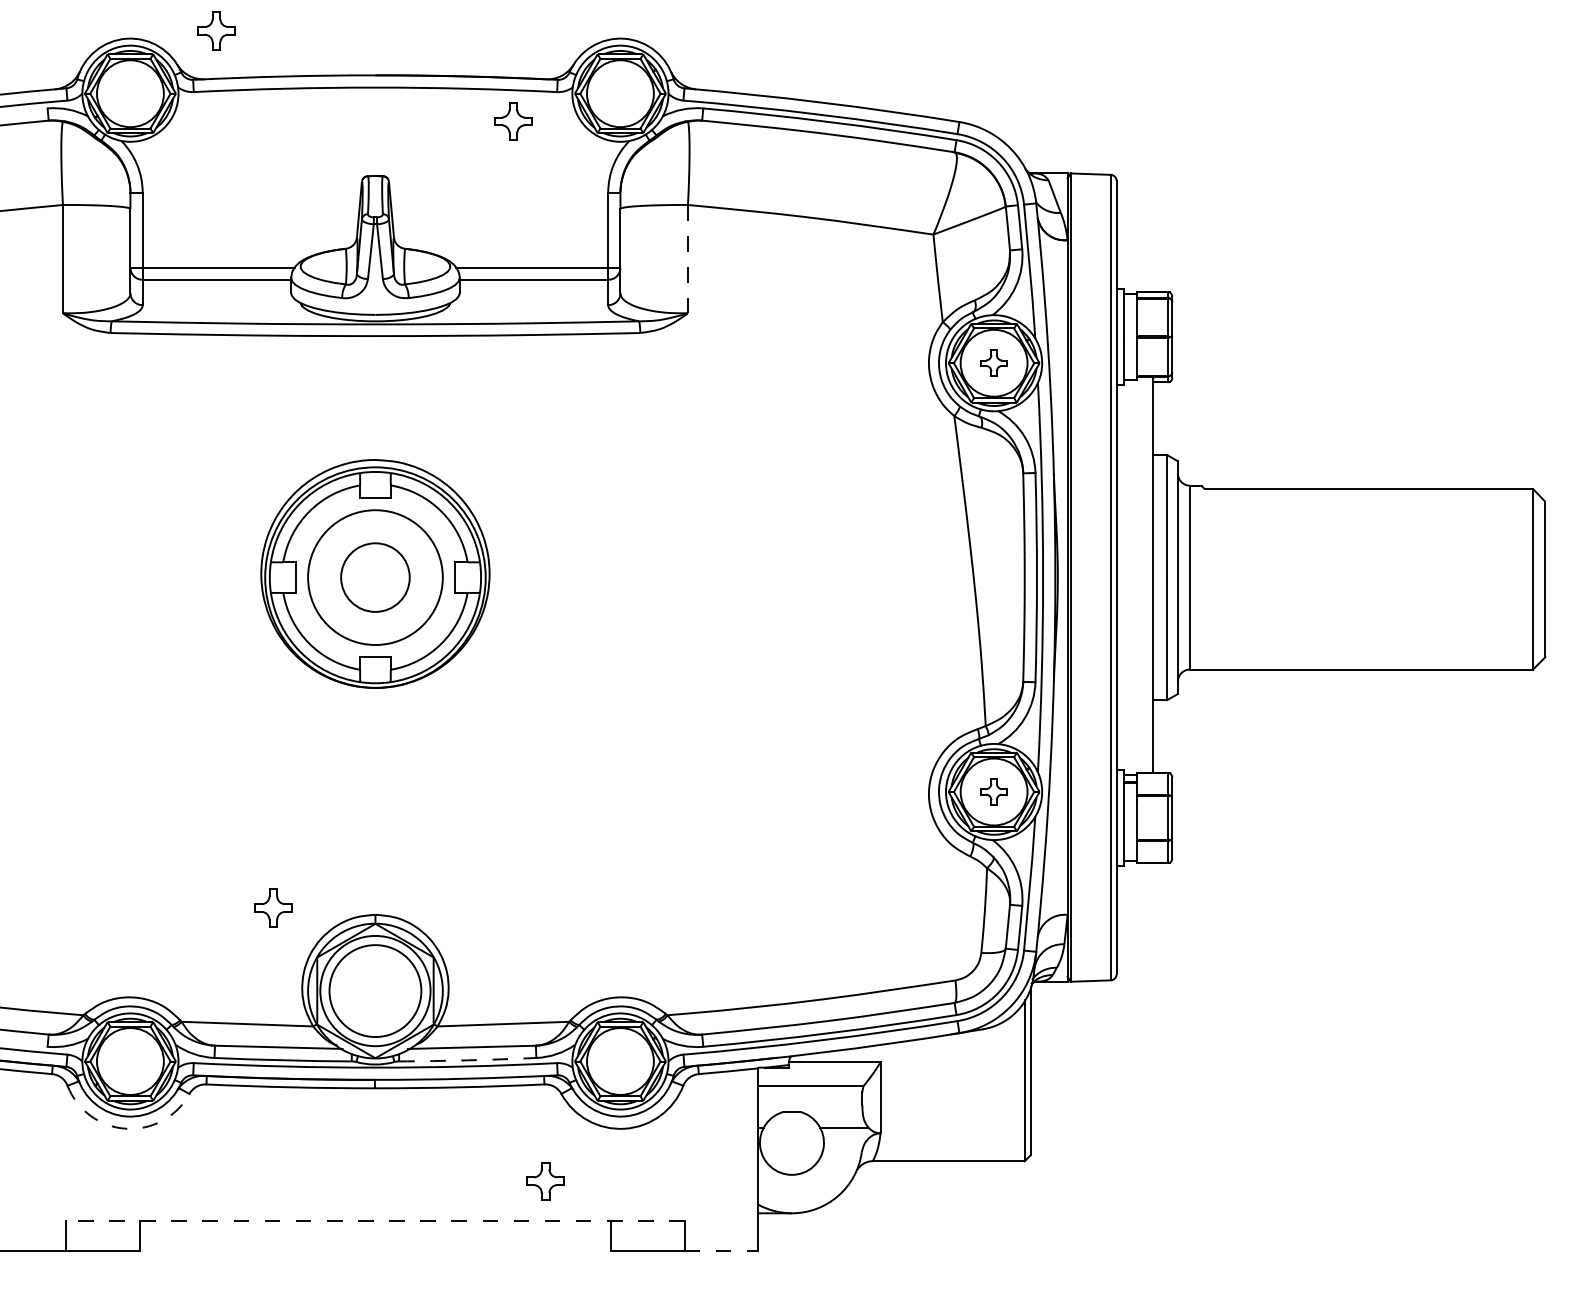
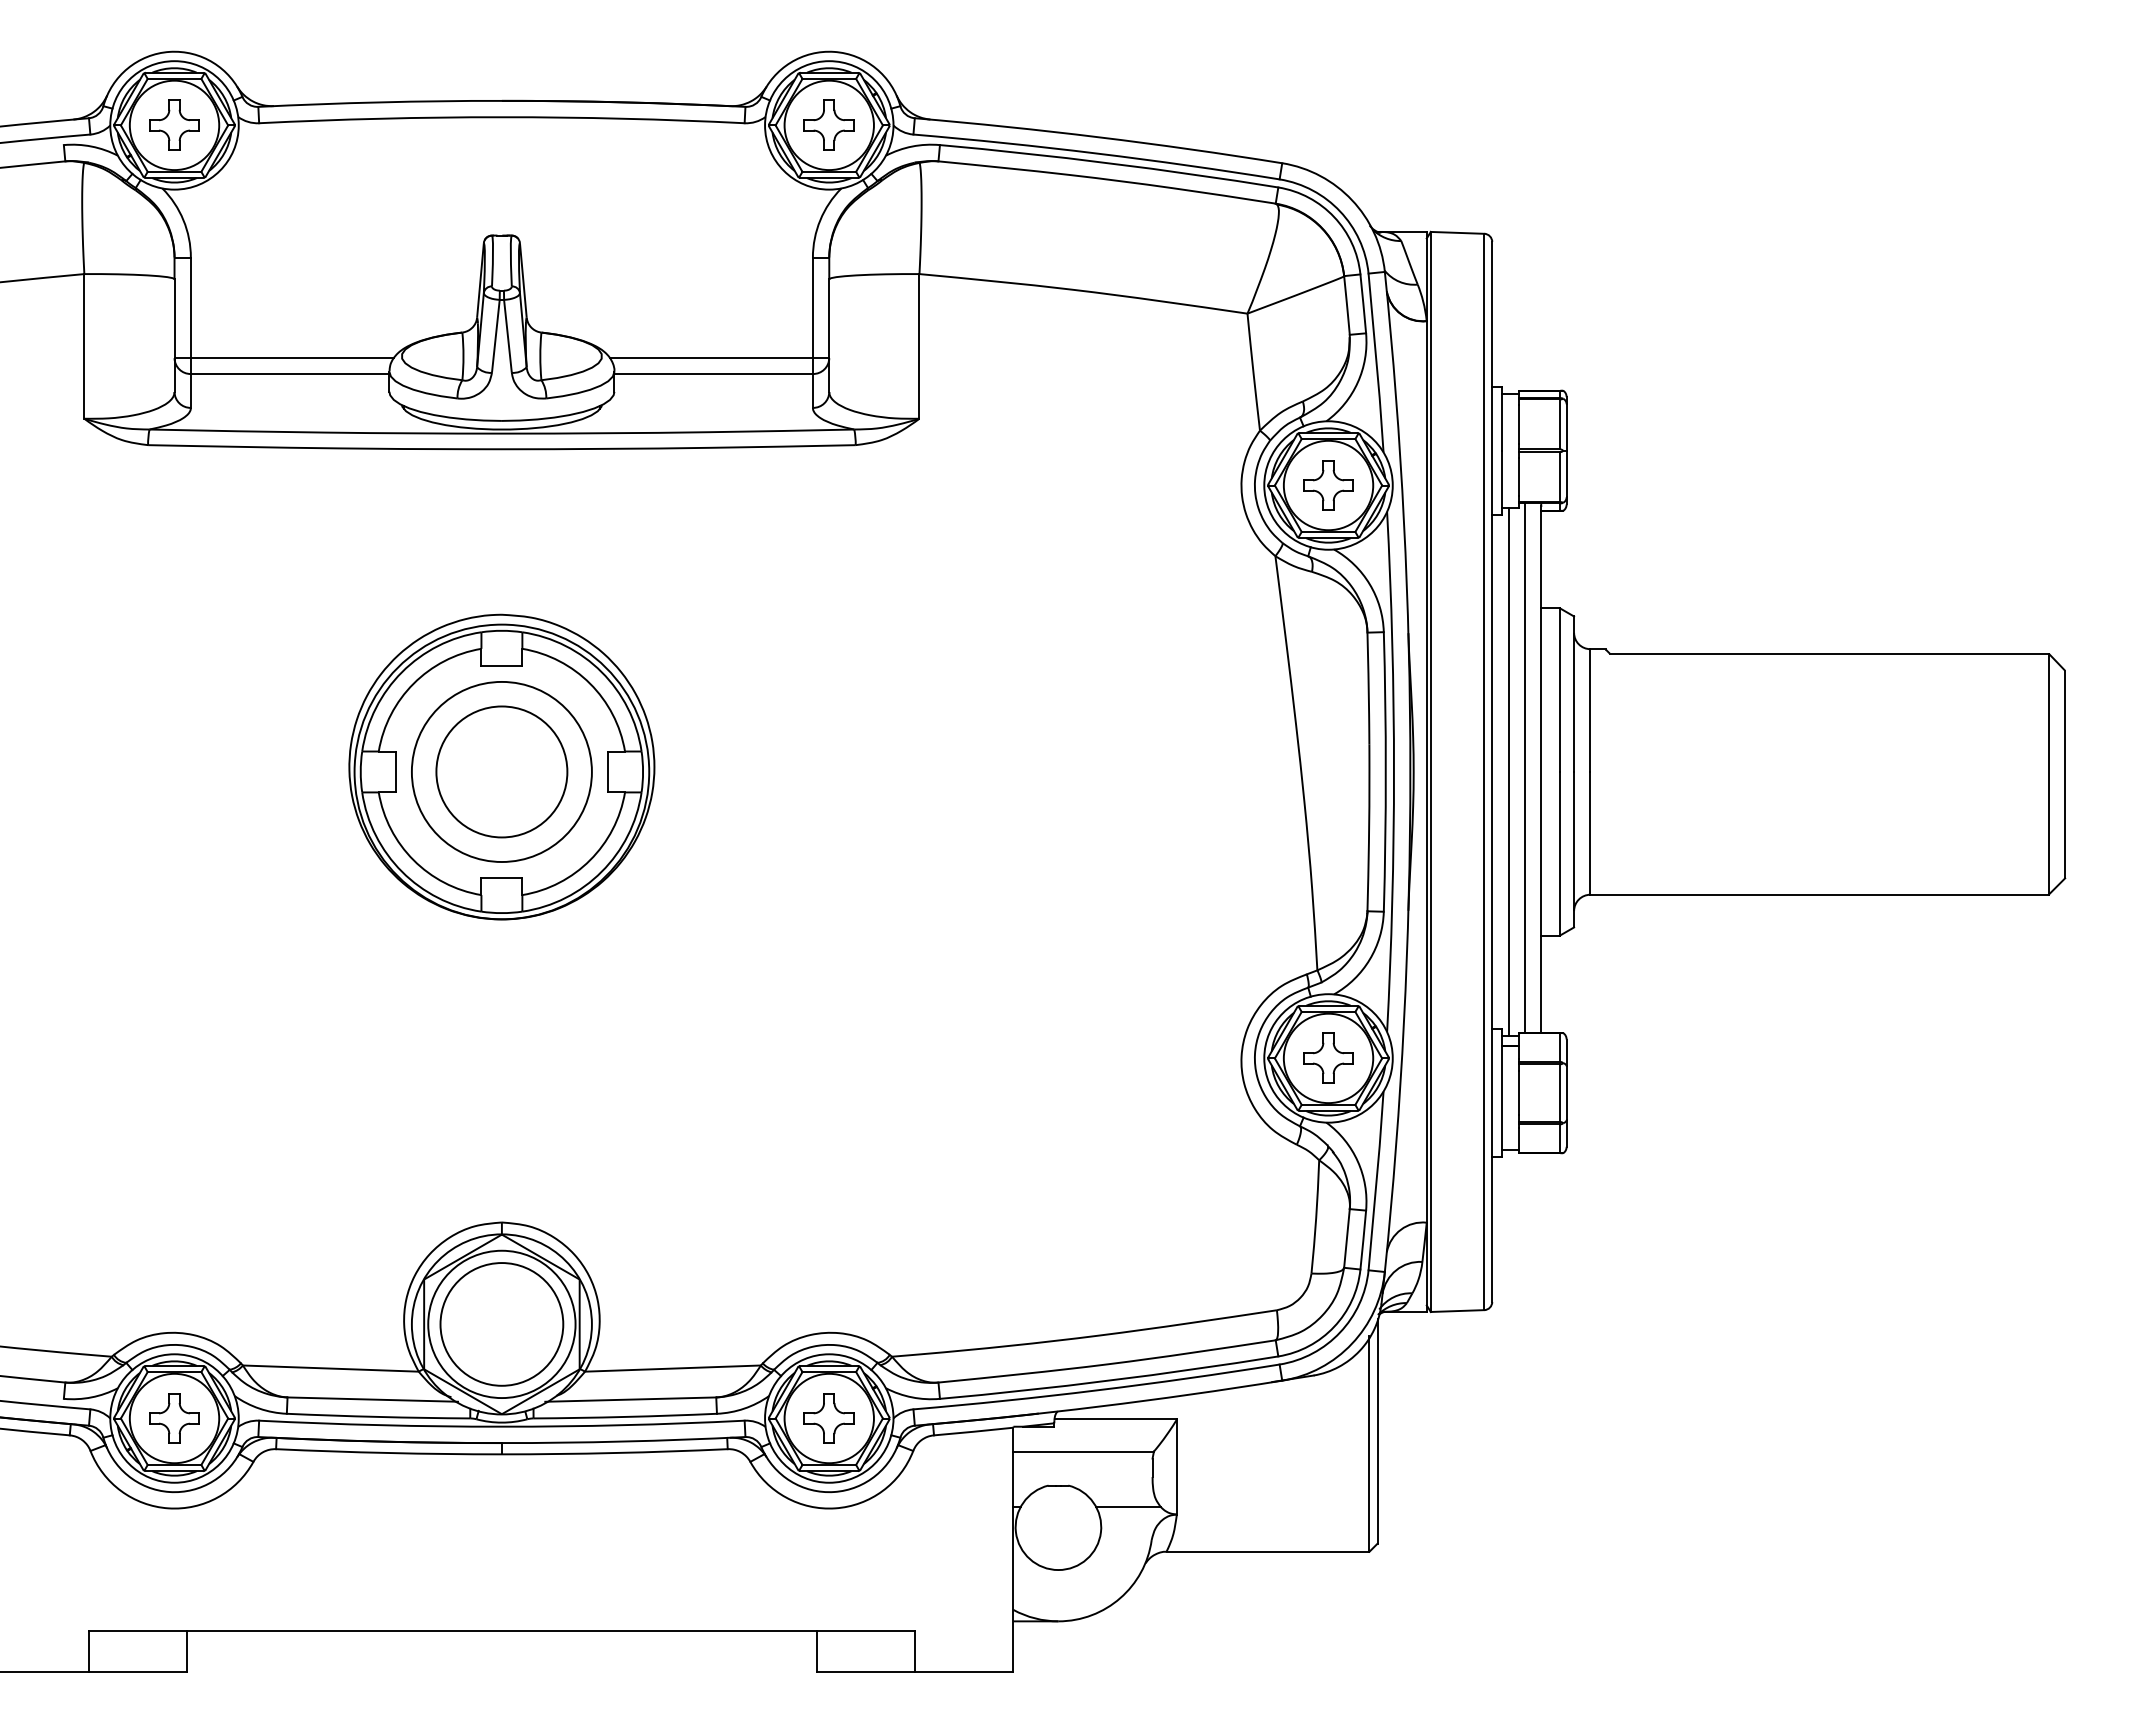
part: (216, 30) -> (174, 124), moved
part: (512, 120) -> (828, 124), moved
line: (687, 259) -> (919, 346), dashed -> solid
part: (994, 363) -> (1328, 485), size x1.43
line: (1140, 575) -> (1524, 768), added
circle: (375, 577) -> (501, 771), size x1.43
line: (1128, 577) -> (1508, 771), added
part: (994, 791) -> (1328, 1057), size x1.43
part: (273, 908) -> (174, 1418), moved
arc: (467, 1059) -> (625, 1416), dashed -> solid
arc: (125, 1128) -> (168, 1508), dashed -> solid
part: (545, 1181) -> (828, 1418), moved
line: (375, 1220) -> (501, 1631), dashed -> solid
line: (721, 1251) -> (964, 1672), dashed -> solid

